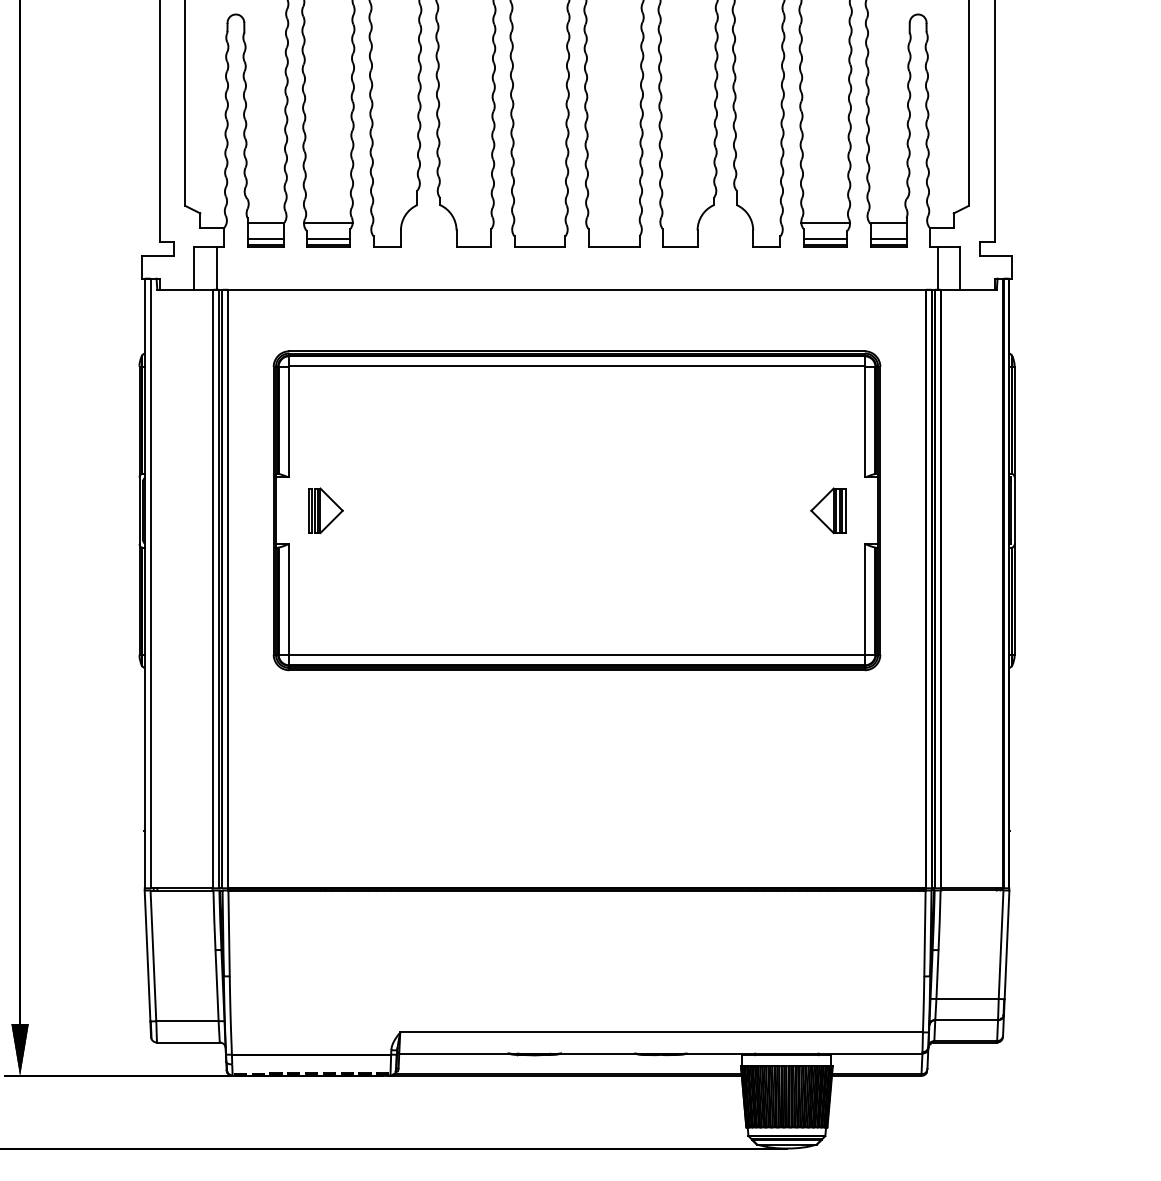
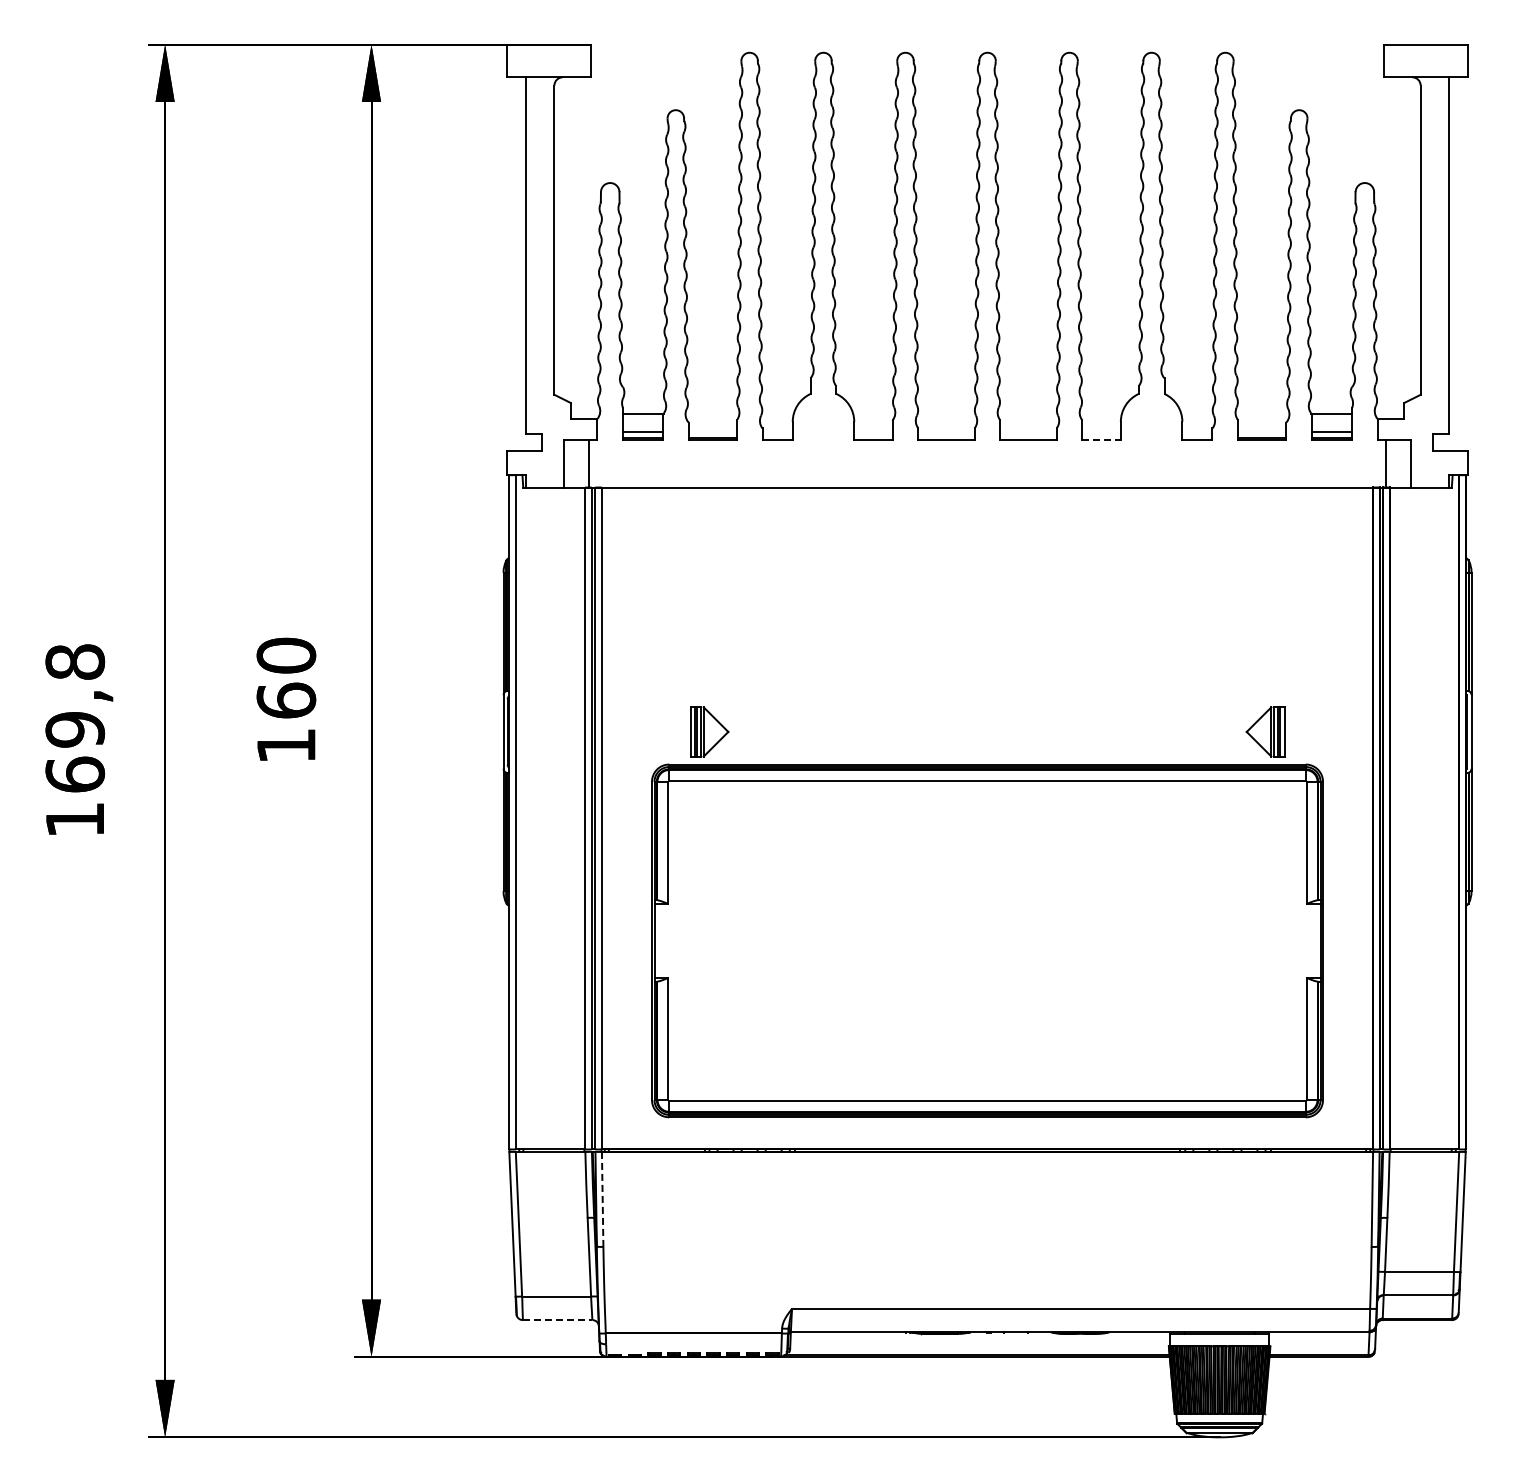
line: (328, 222) -> (712, 413), removed
line: (825, 222) -> (1262, 413), removed
line: (328, 239) -> (712, 431), removed
line: (825, 239) -> (1262, 431), removed
line: (680, 246) -> (1102, 439), solid -> dashed
part: (577, 510) -> (987, 940), moved
line: (228, 933) -> (602, 1199), solid -> dashed
line: (188, 1042) -> (557, 1320), solid -> dashed

